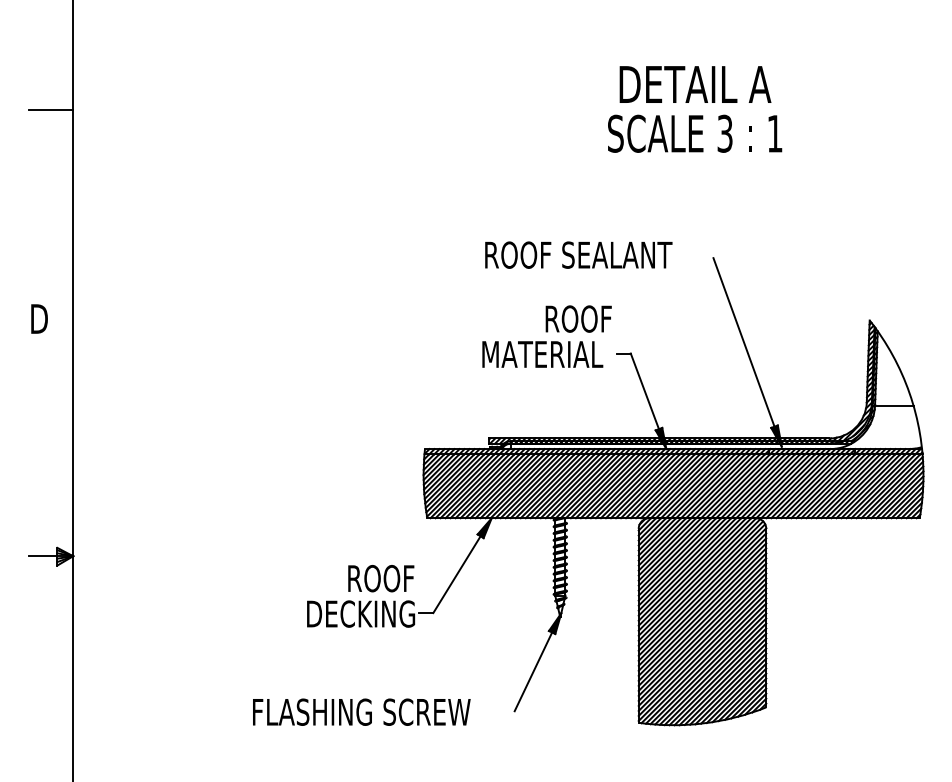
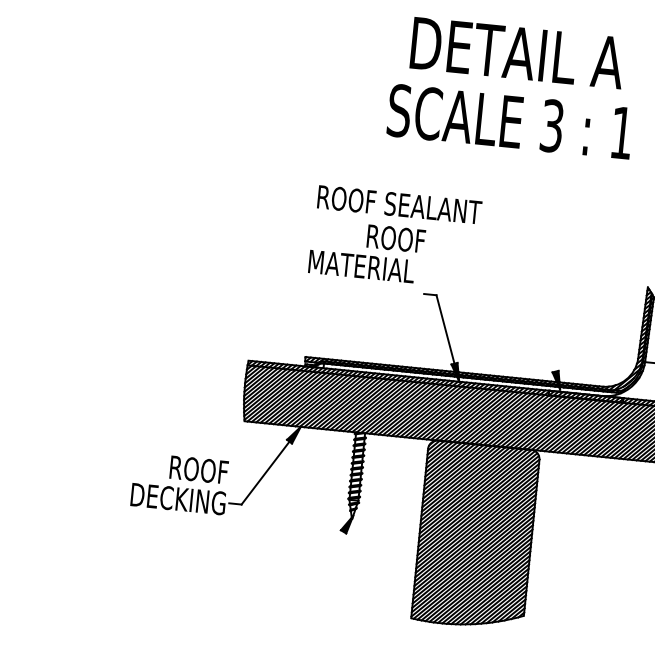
part: (695, 109) -> (514, 87), size x1.6
part: (546, 336) -> (366, 251), moved
line: (743, 342) -> (535, 295), removed
line: (533, 671) -> (323, 564), removed
part: (361, 711) -> (170, 584), removed

